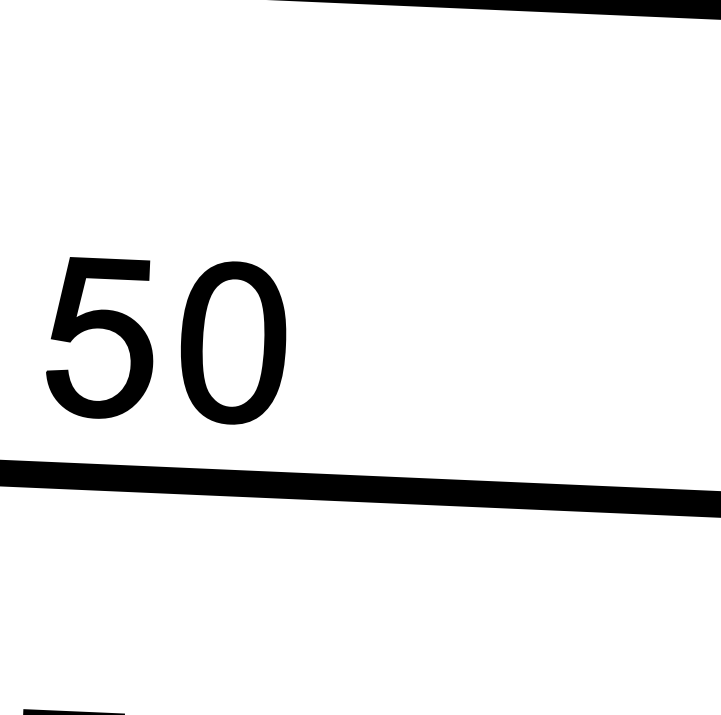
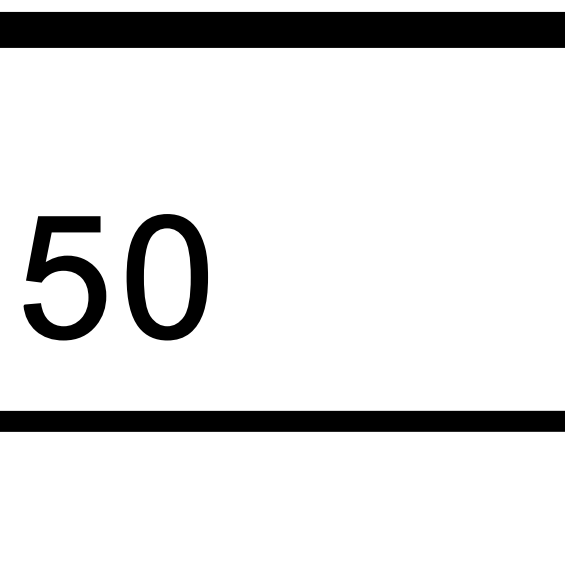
part: (180, 341) -> (126, 277), moved

